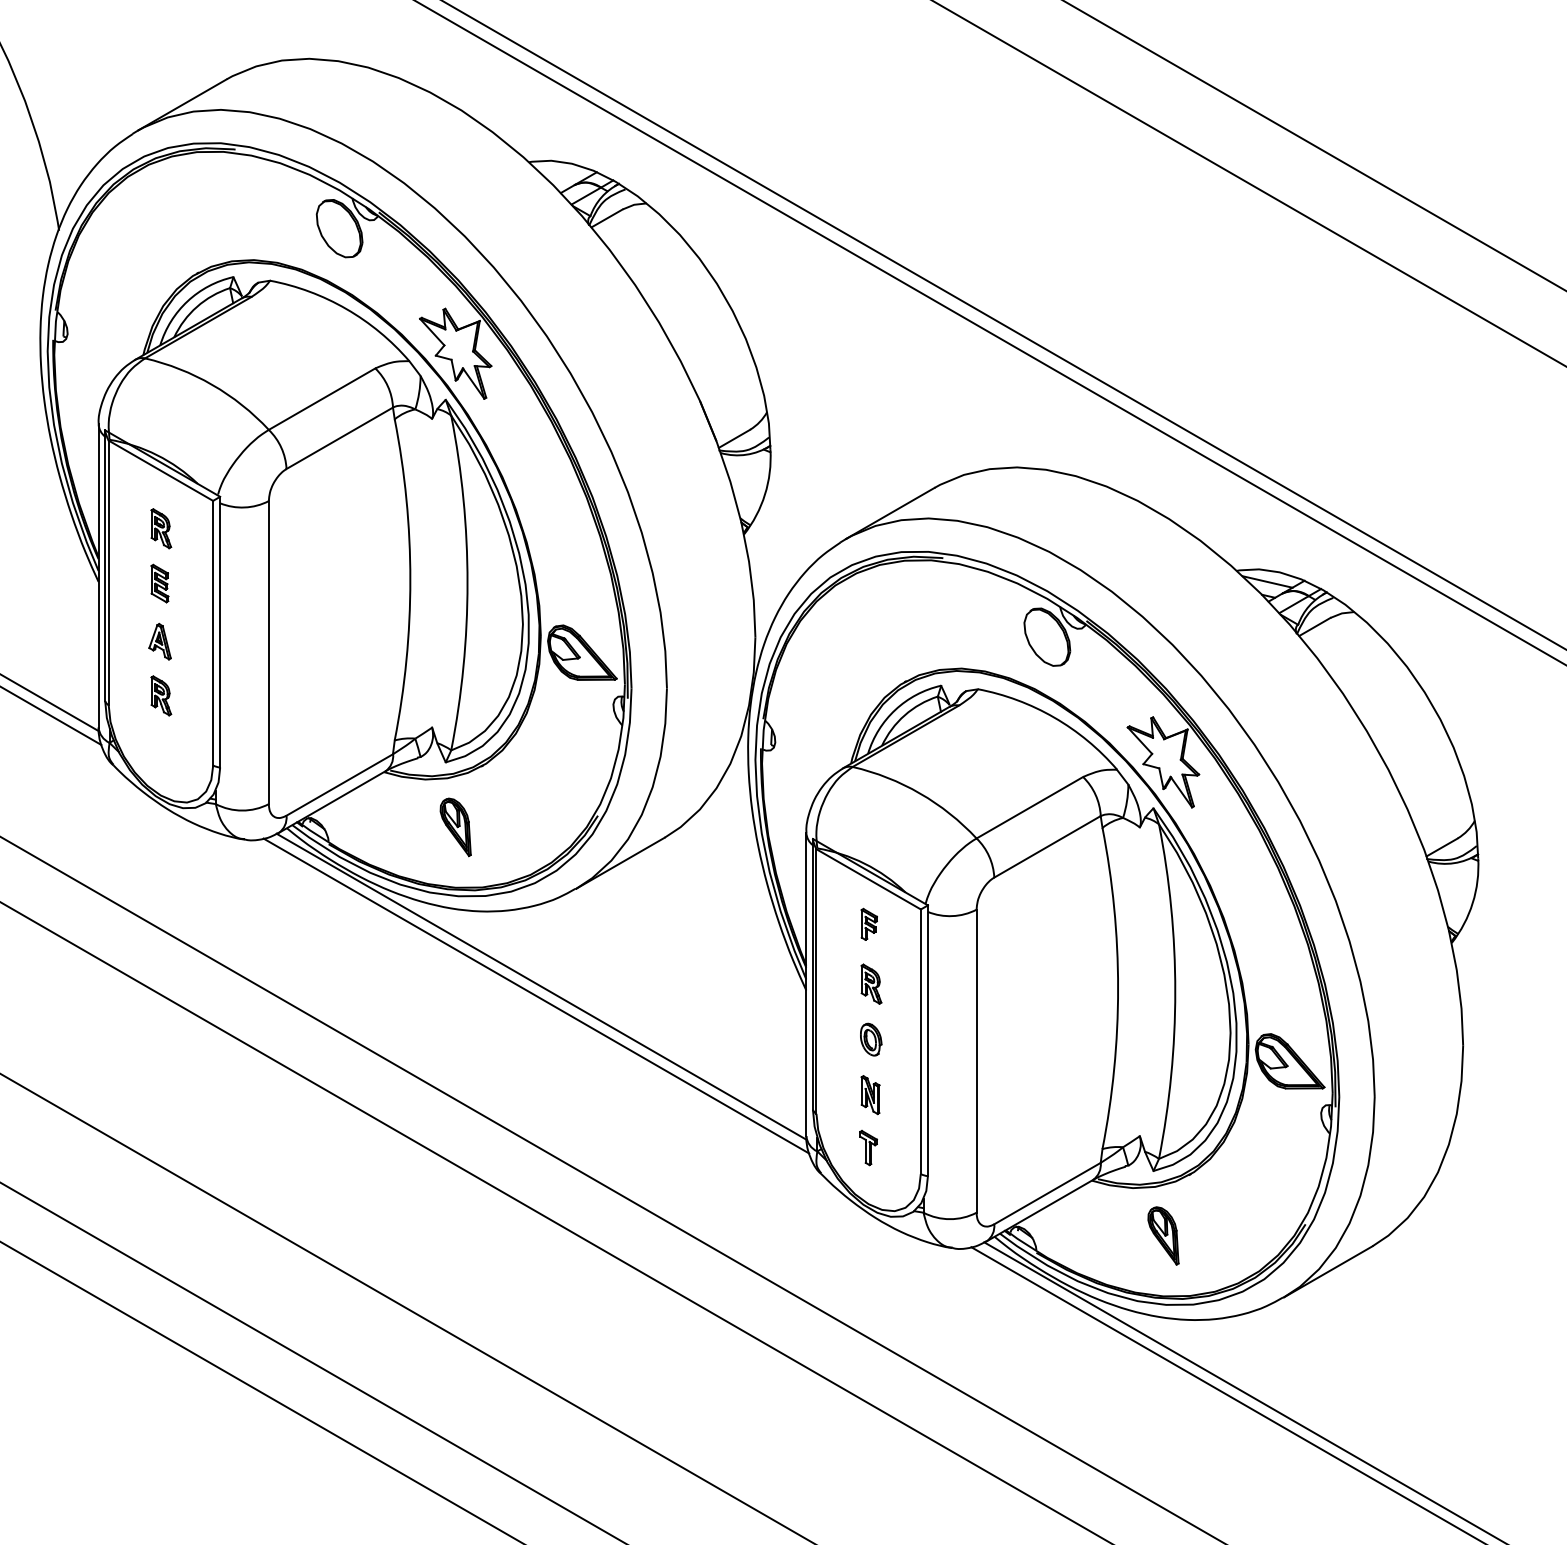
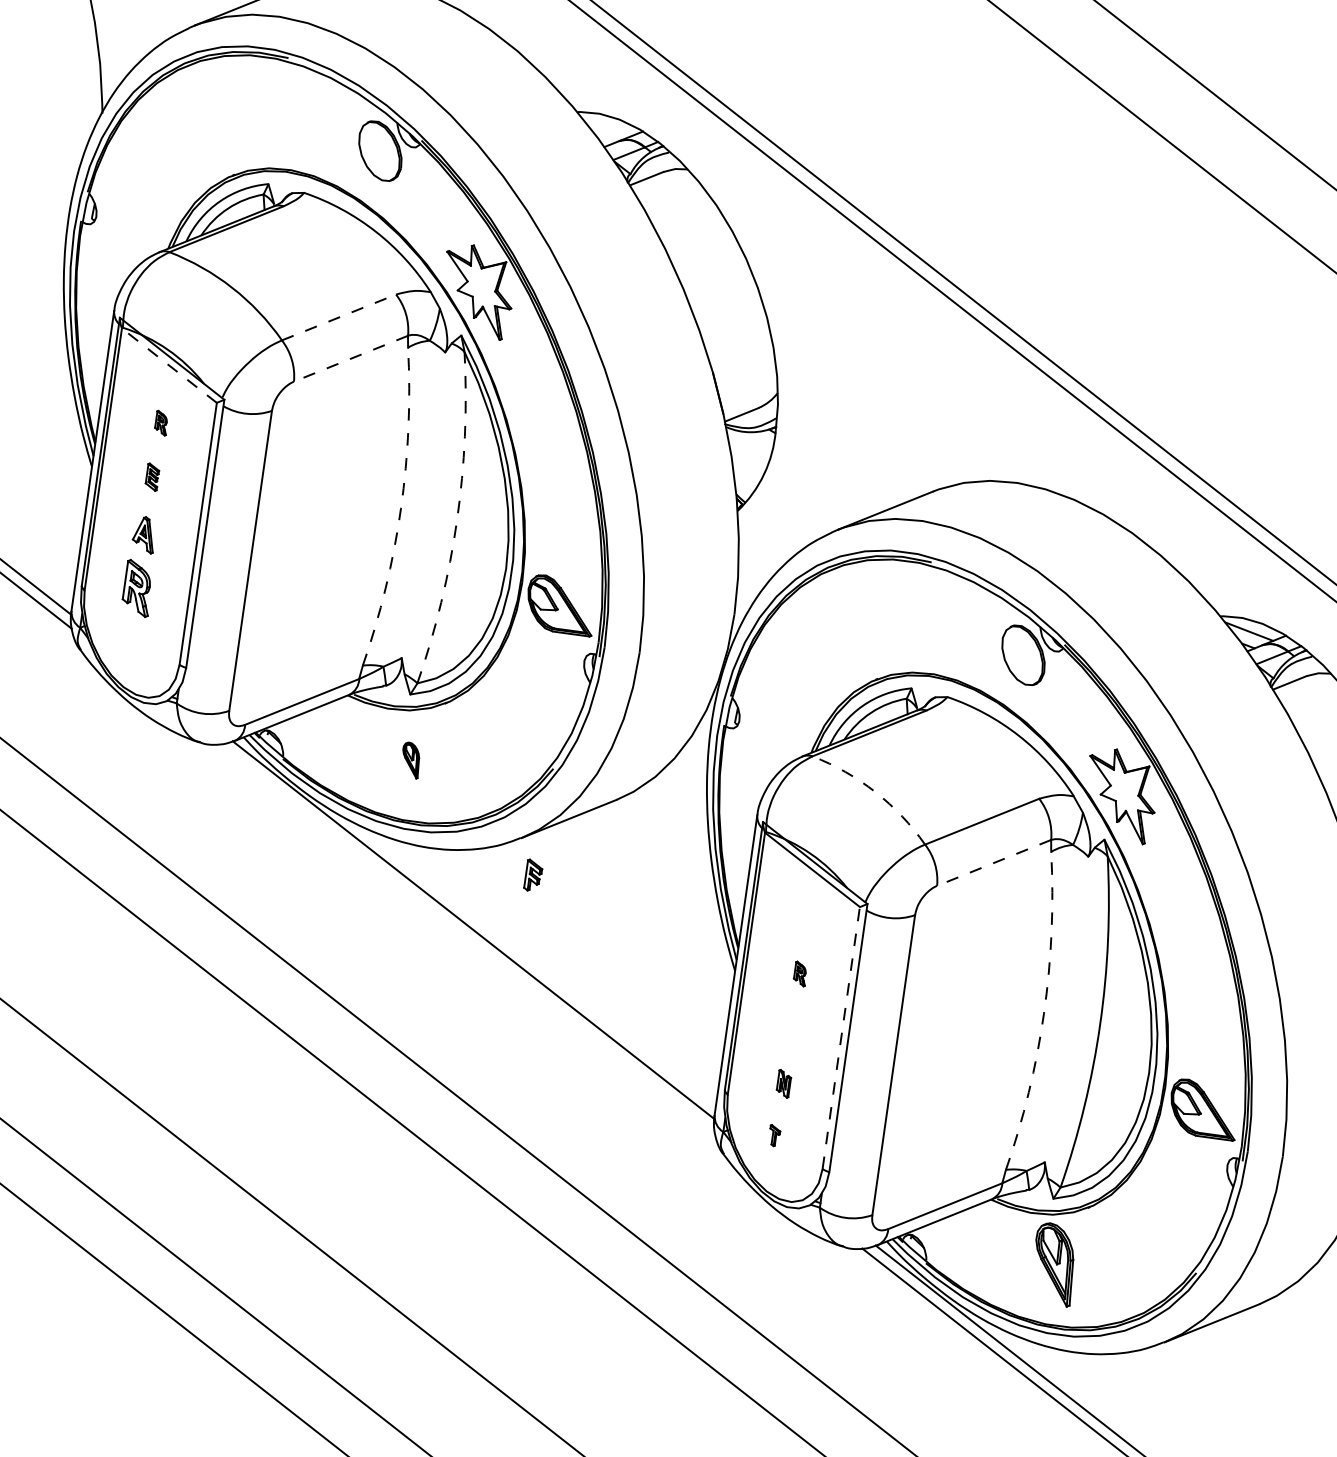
line: (322, 398) -> (339, 316), solid -> dashed
line: (339, 438) -> (350, 358), solid -> dashed
line: (160, 470) -> (168, 365), solid -> dashed
part: (161, 528) -> (161, 422), size x0.6
arc: (410, 579) -> (401, 508), solid -> dashed
part: (159, 583) -> (152, 477), size x0.7
arc: (467, 583) -> (457, 520), solid -> dashed
part: (161, 695) -> (138, 588), size x1.4
arc: (920, 793) -> (875, 792), solid -> dashed
part: (455, 827) -> (410, 760), size x0.6
line: (1047, 847) -> (994, 863), solid -> dashed
part: (868, 923) -> (532, 874), moved
part: (871, 983) -> (800, 973), size x0.6
arc: (1118, 988) -> (1044, 1013), solid -> dashed
line: (536, 995) -> (467, 938), removed
part: (871, 1039) -> (792, 1028), removed
line: (920, 1041) -> (840, 1037), solid -> dashed
part: (870, 1095) -> (783, 1084), size x0.7
part: (868, 1147) -> (774, 1135), size x0.6
part: (1163, 1235) -> (1054, 1264), size x1.4

